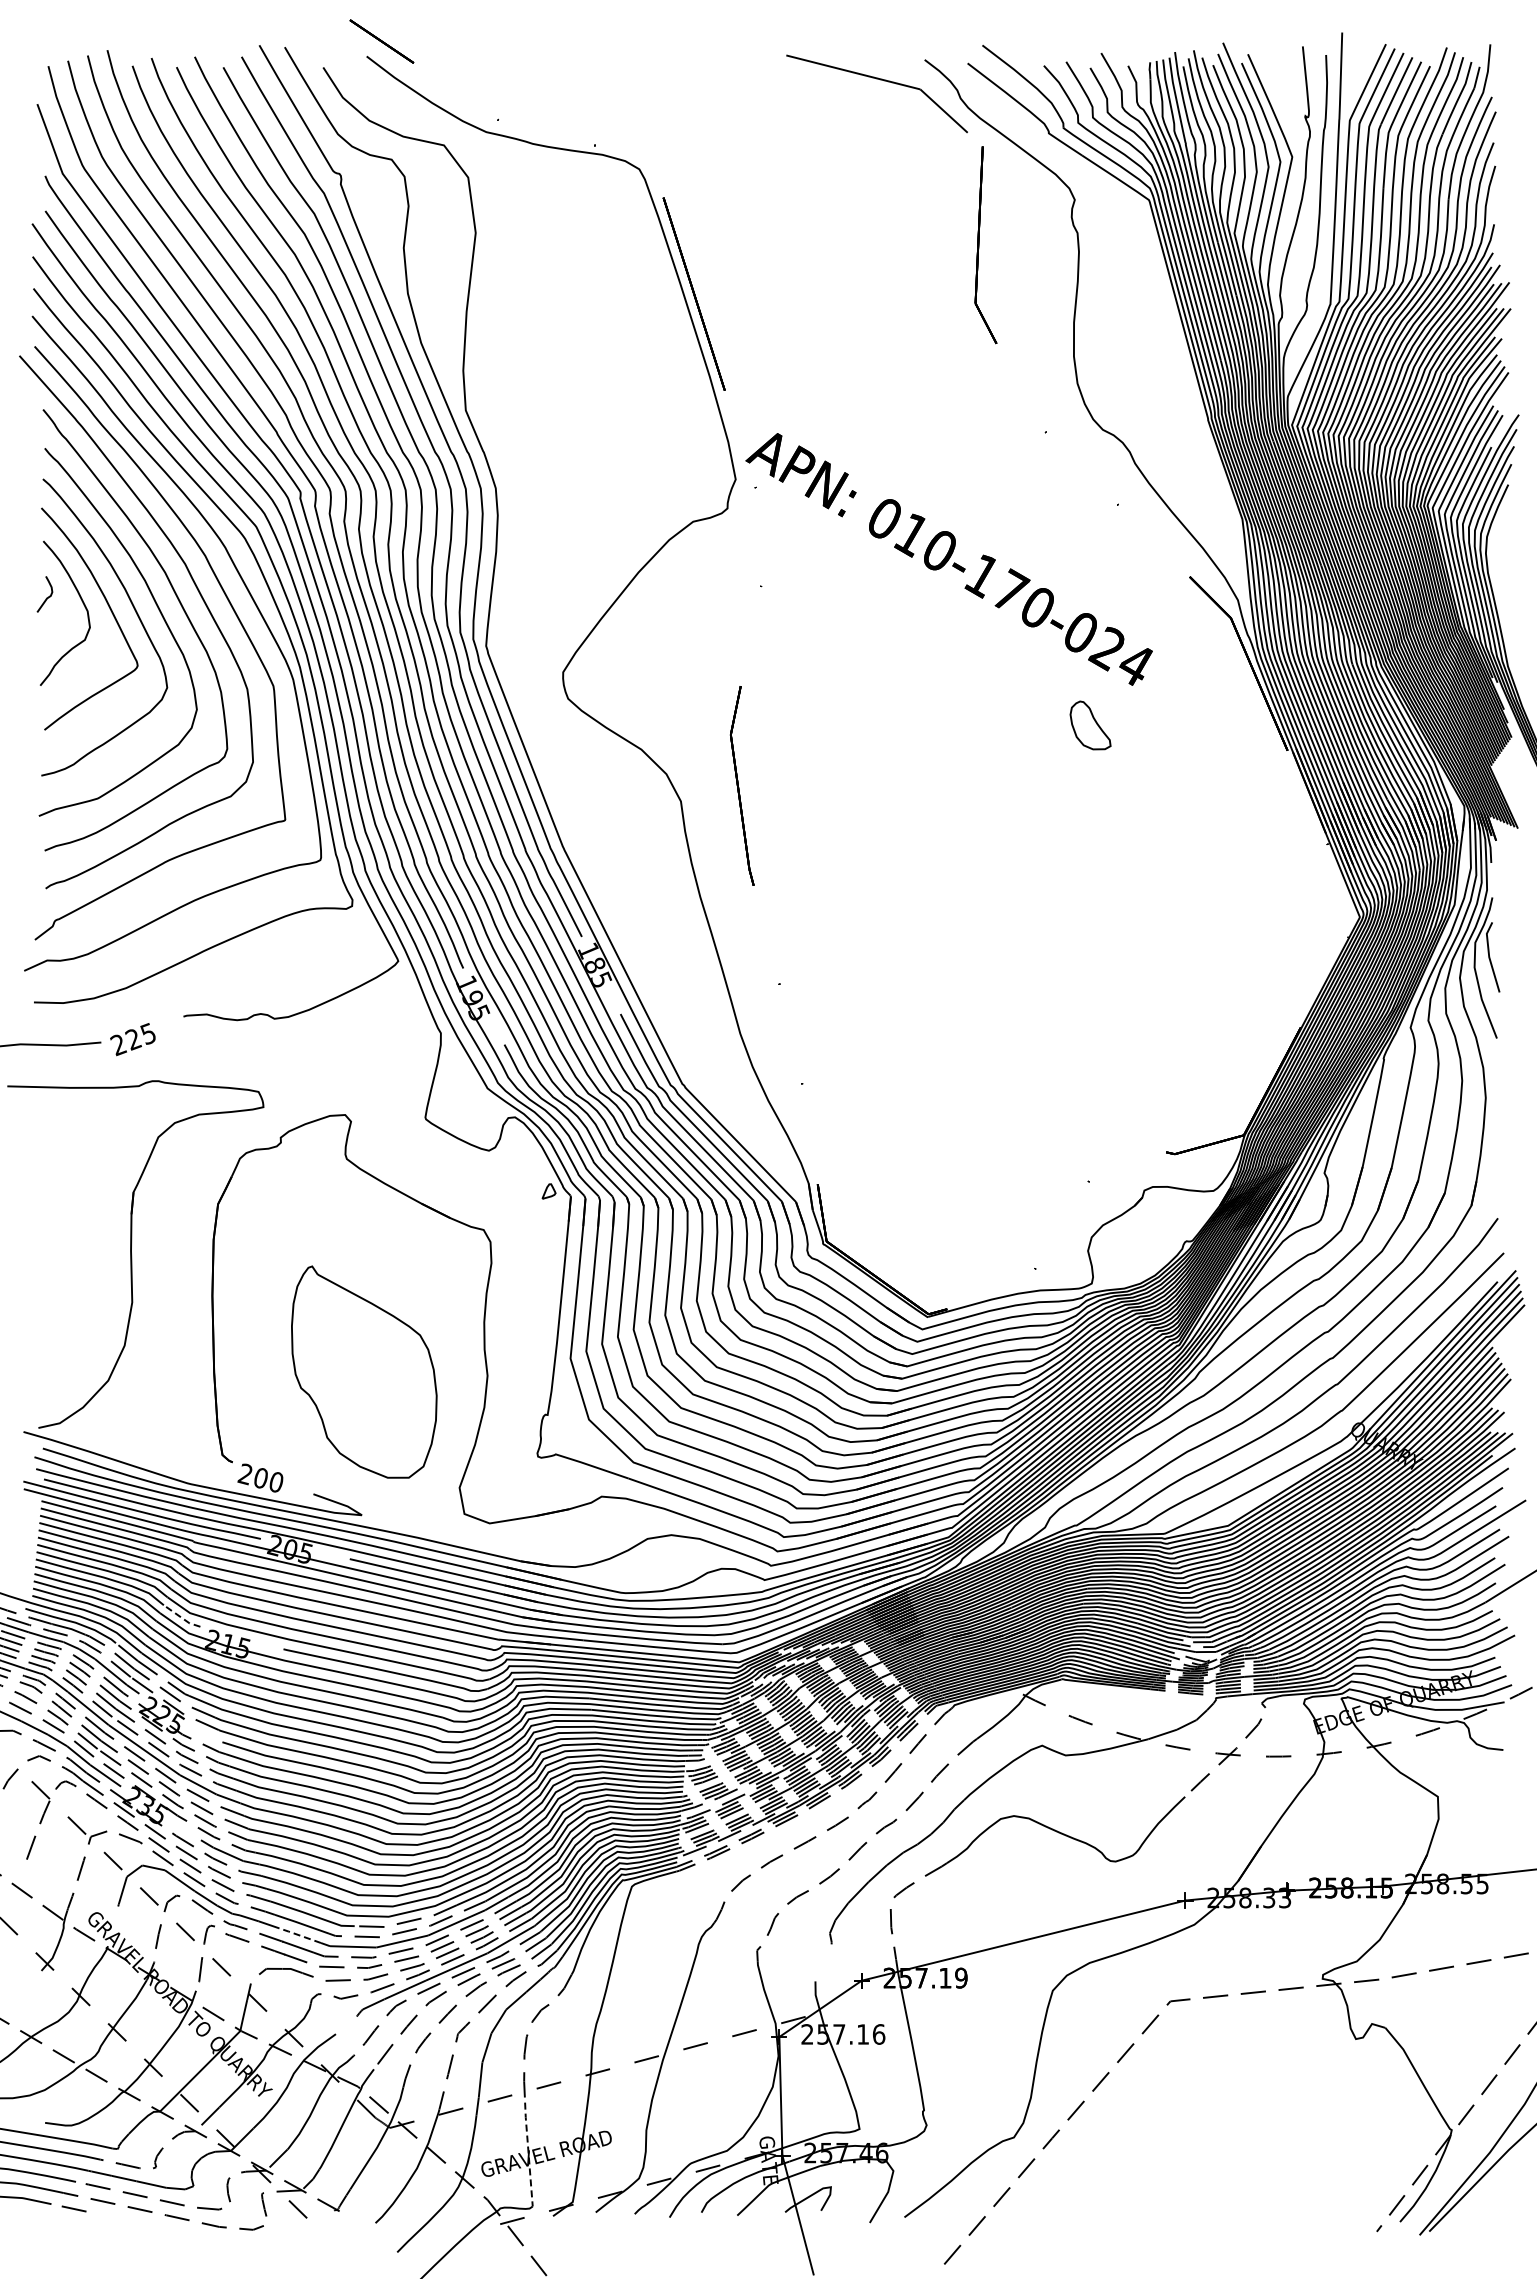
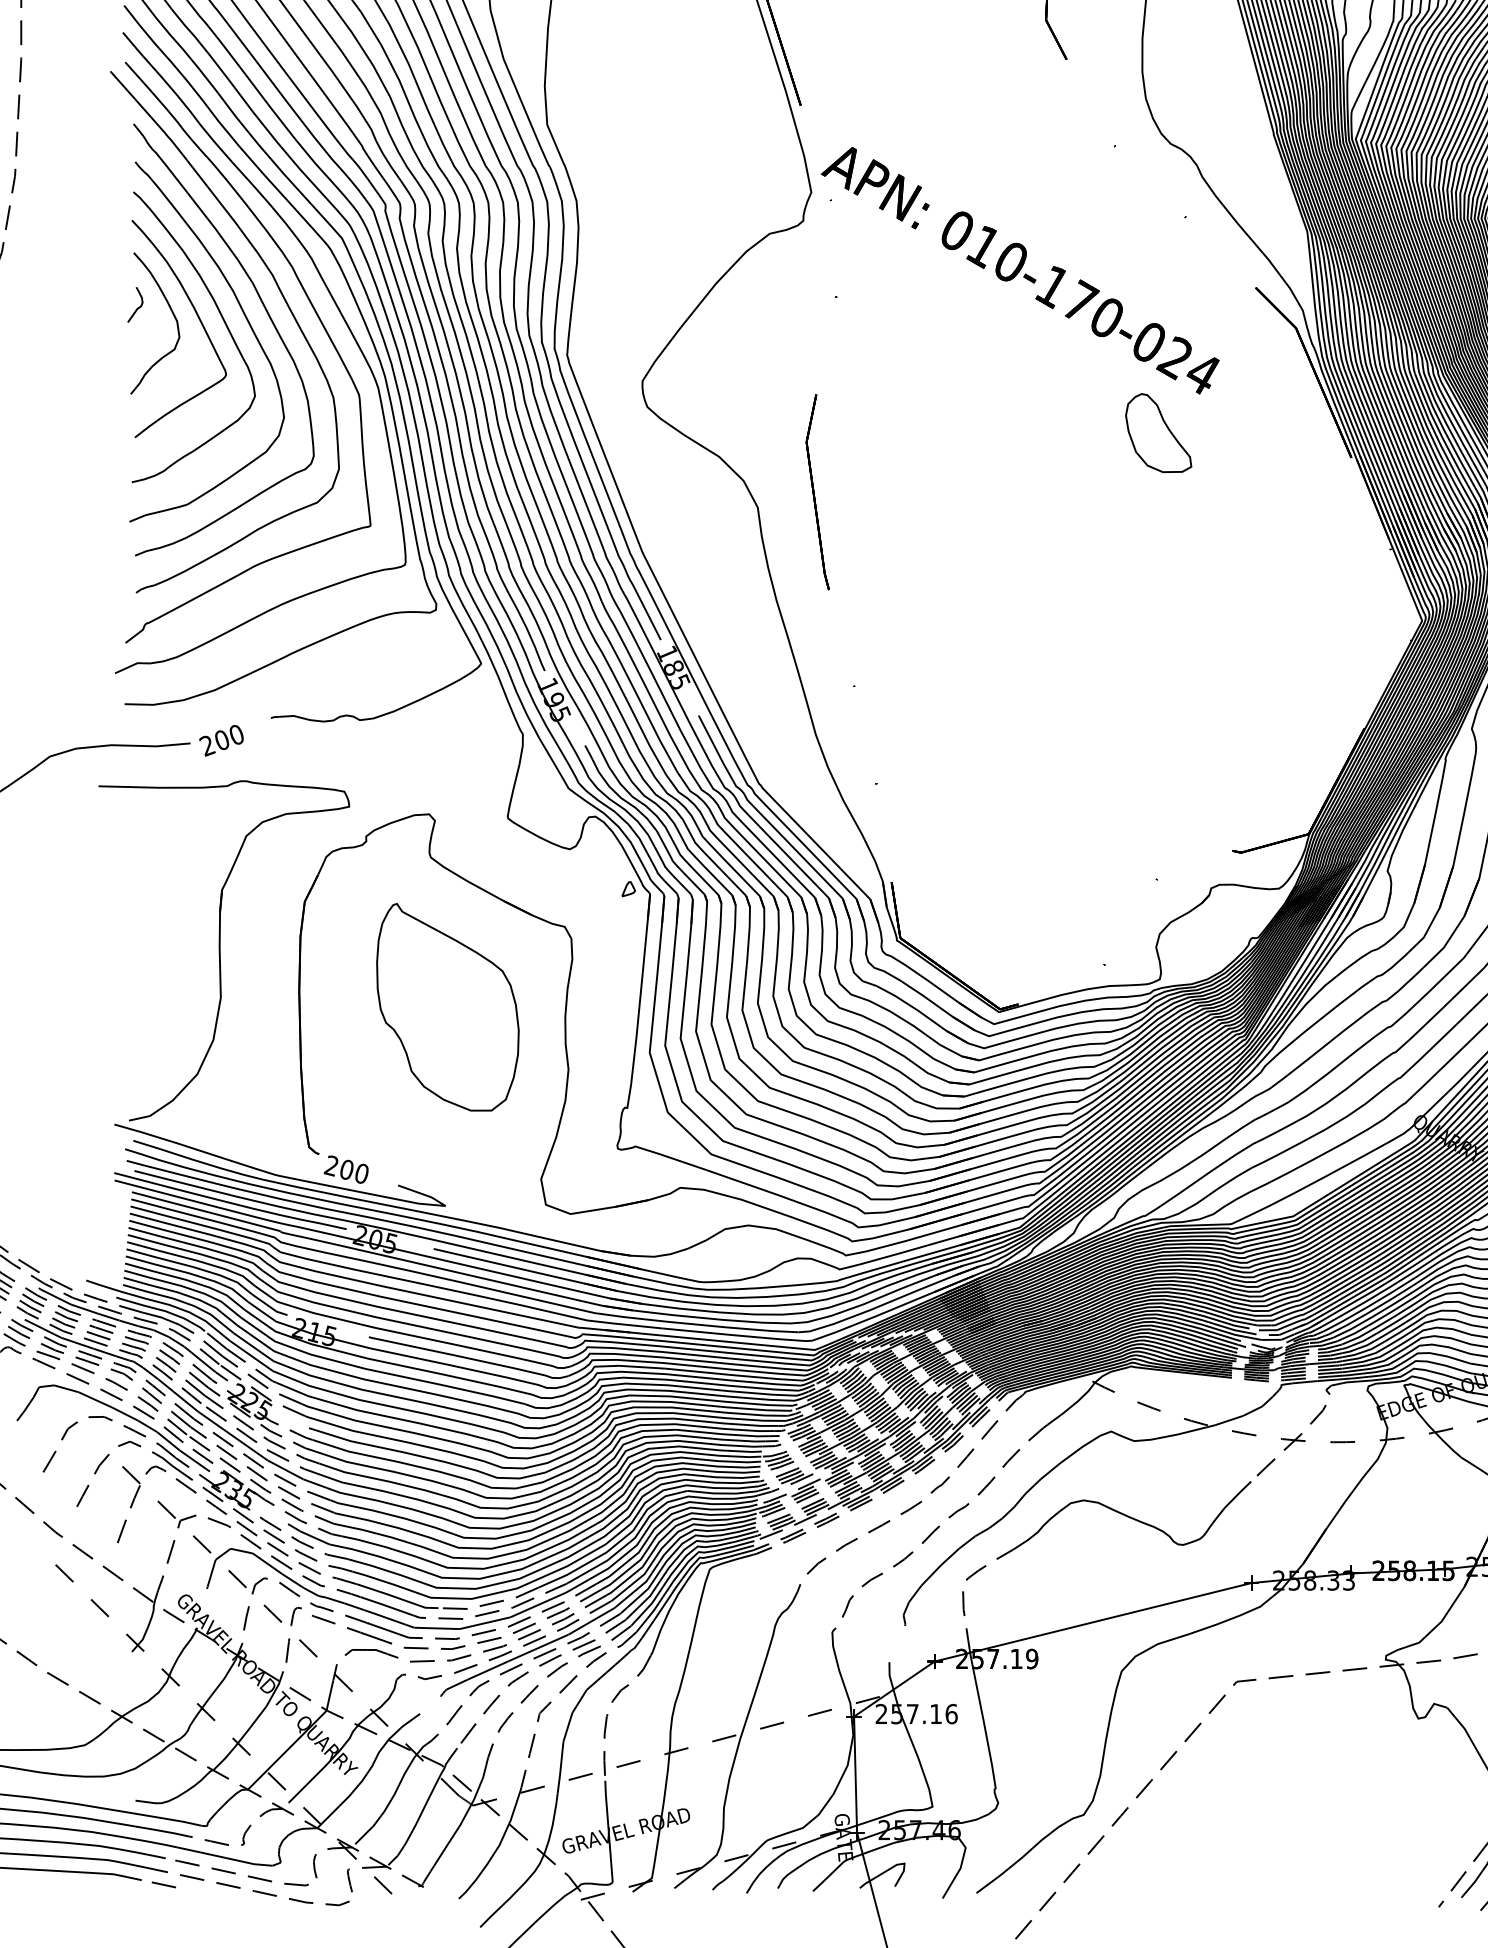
part: (1090, 725) -> (1158, 433), size x1.67
text: (140, 1036) -> (228, 737), 225 -> 200
part: (364, 1371) -> (448, 1006), moved
line: (181, 1617) -> (269, 1306), dashed -> solid
line: (298, 1935) -> (383, 1617), dashed -> solid
line: (528, 2154) -> (608, 1831), dashed -> solid

